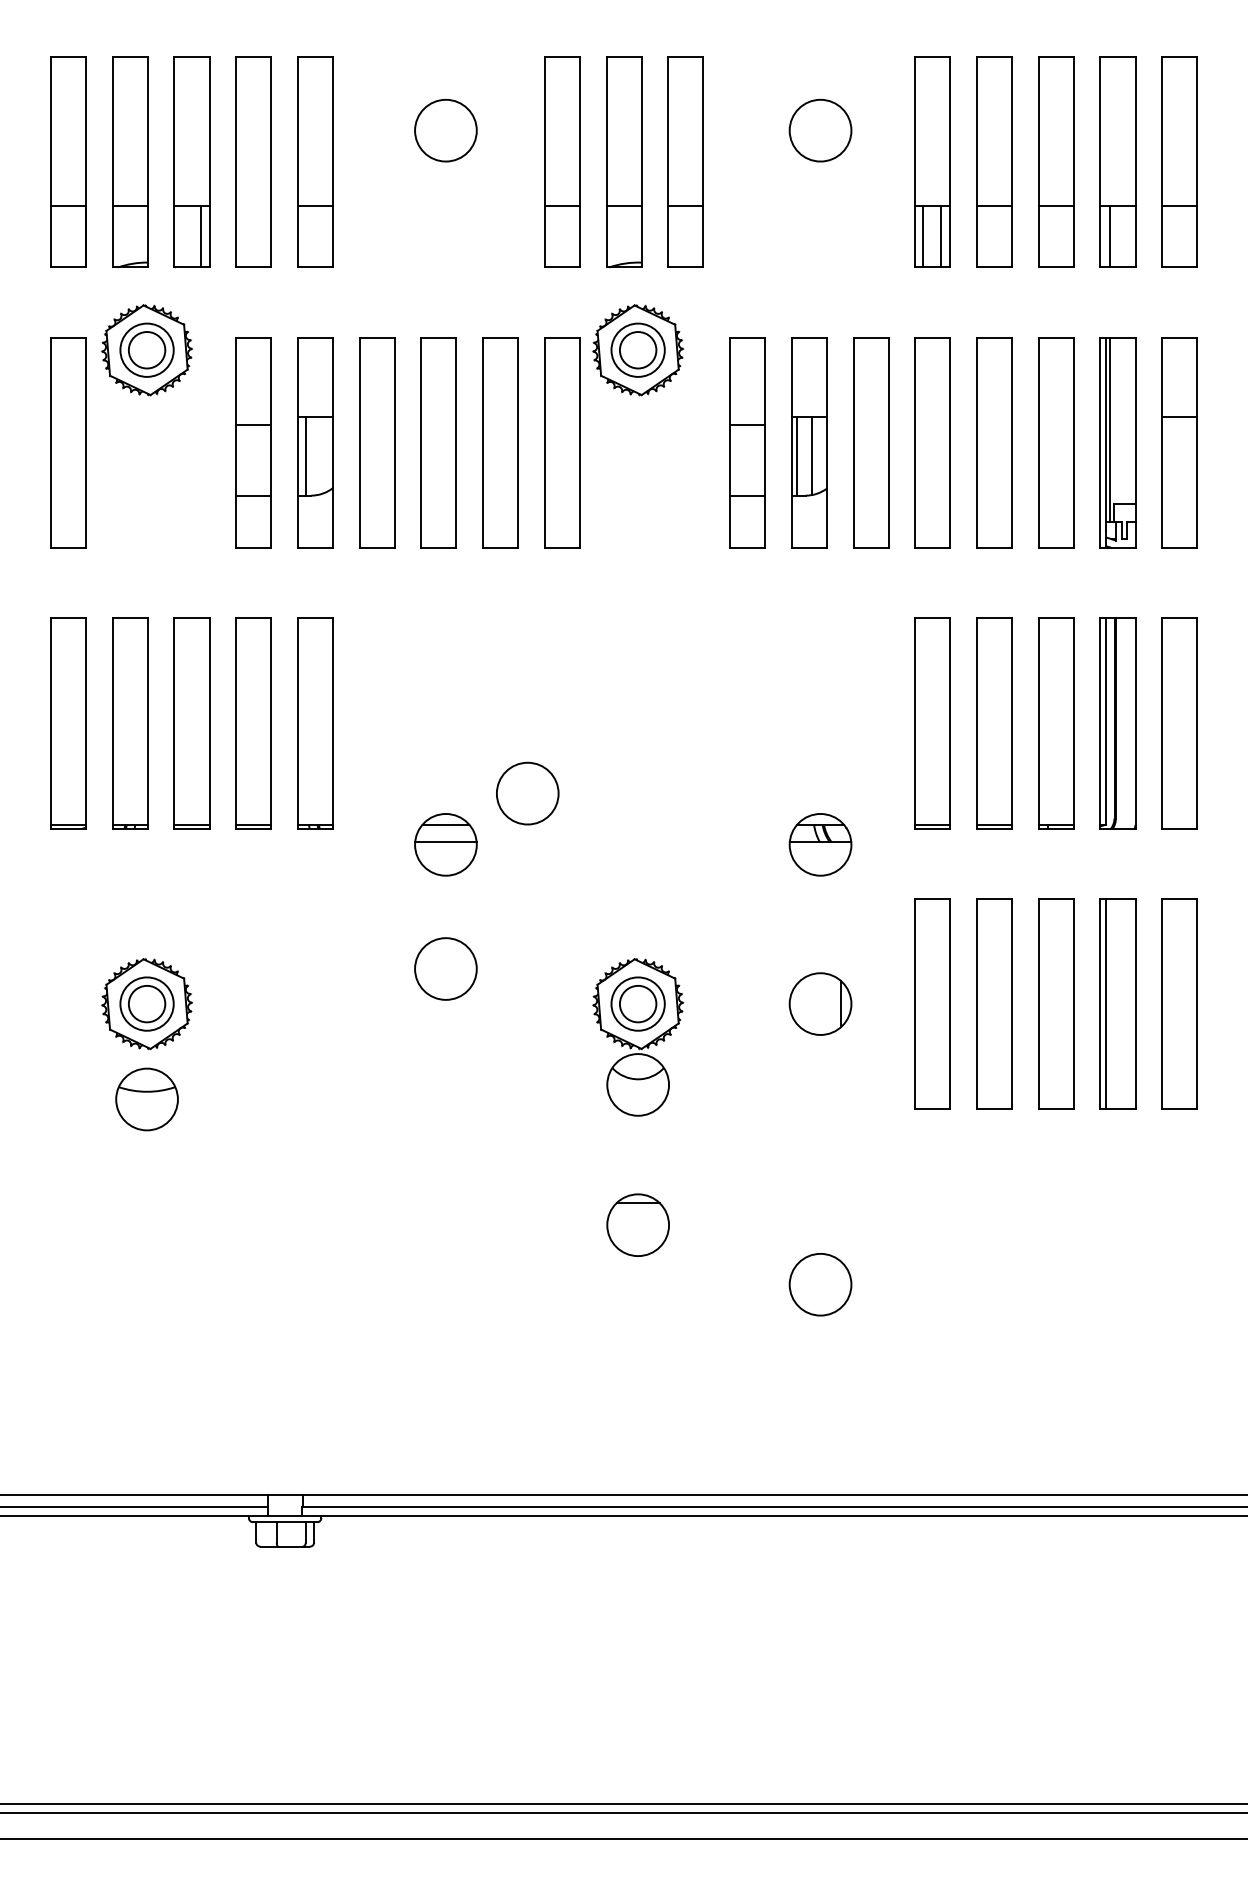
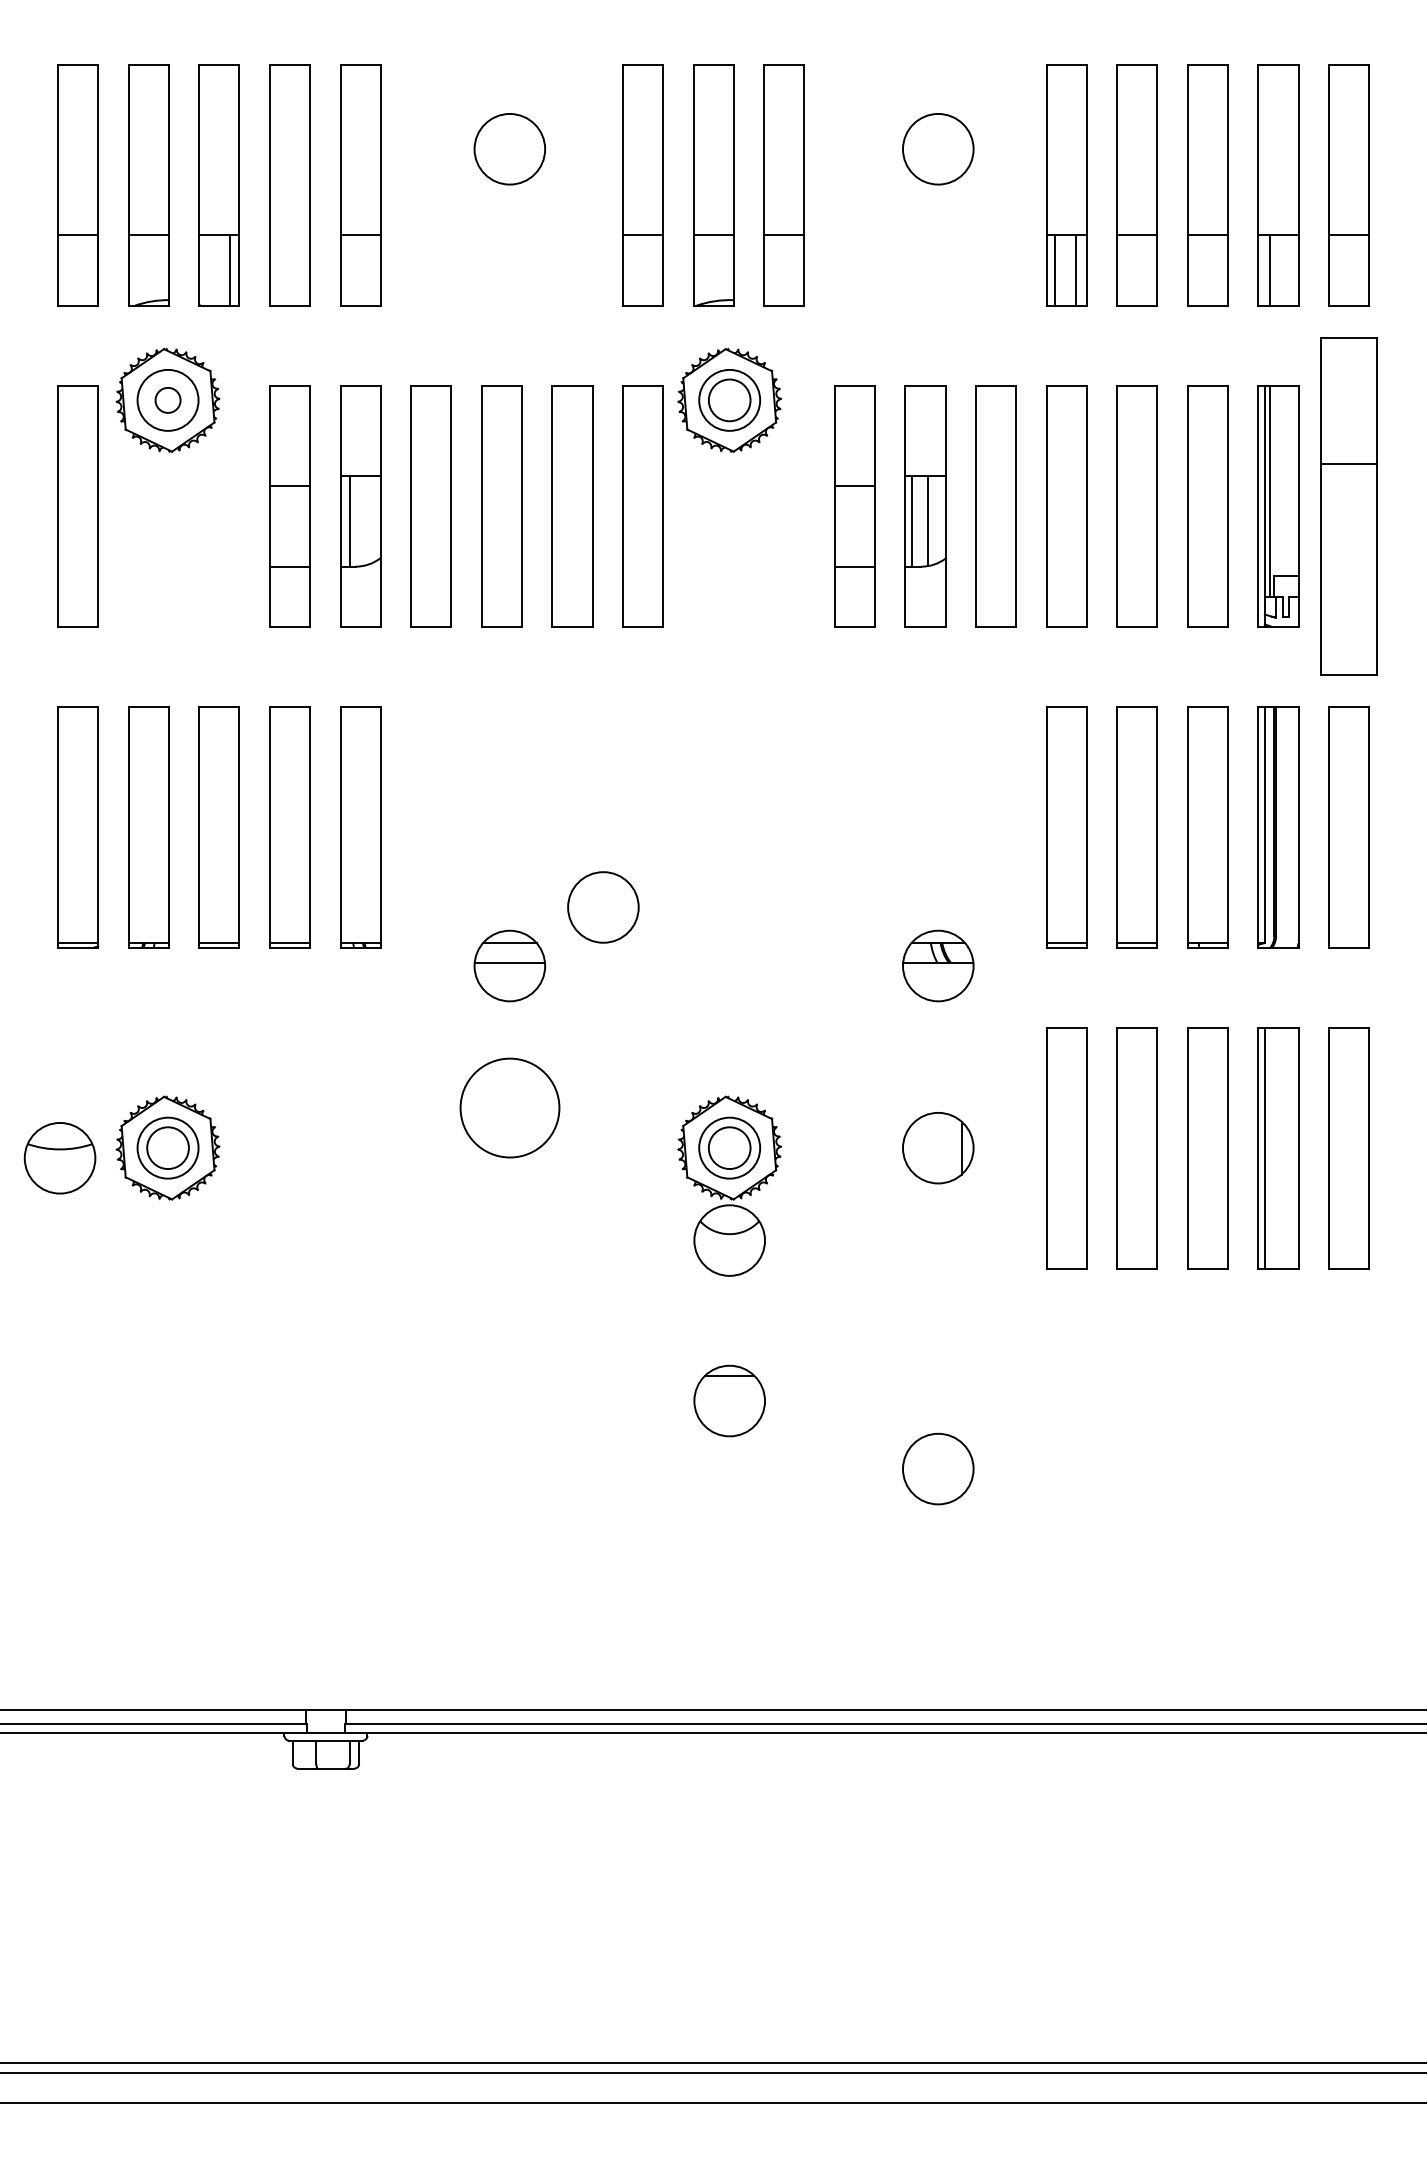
circle: (146, 350) -> (167, 400), size x0.6
part: (1179, 443) -> (1348, 506), size x1.4
circle: (445, 968) -> (509, 1107), size x1.4
part: (146, 1099) -> (59, 1158), moved

